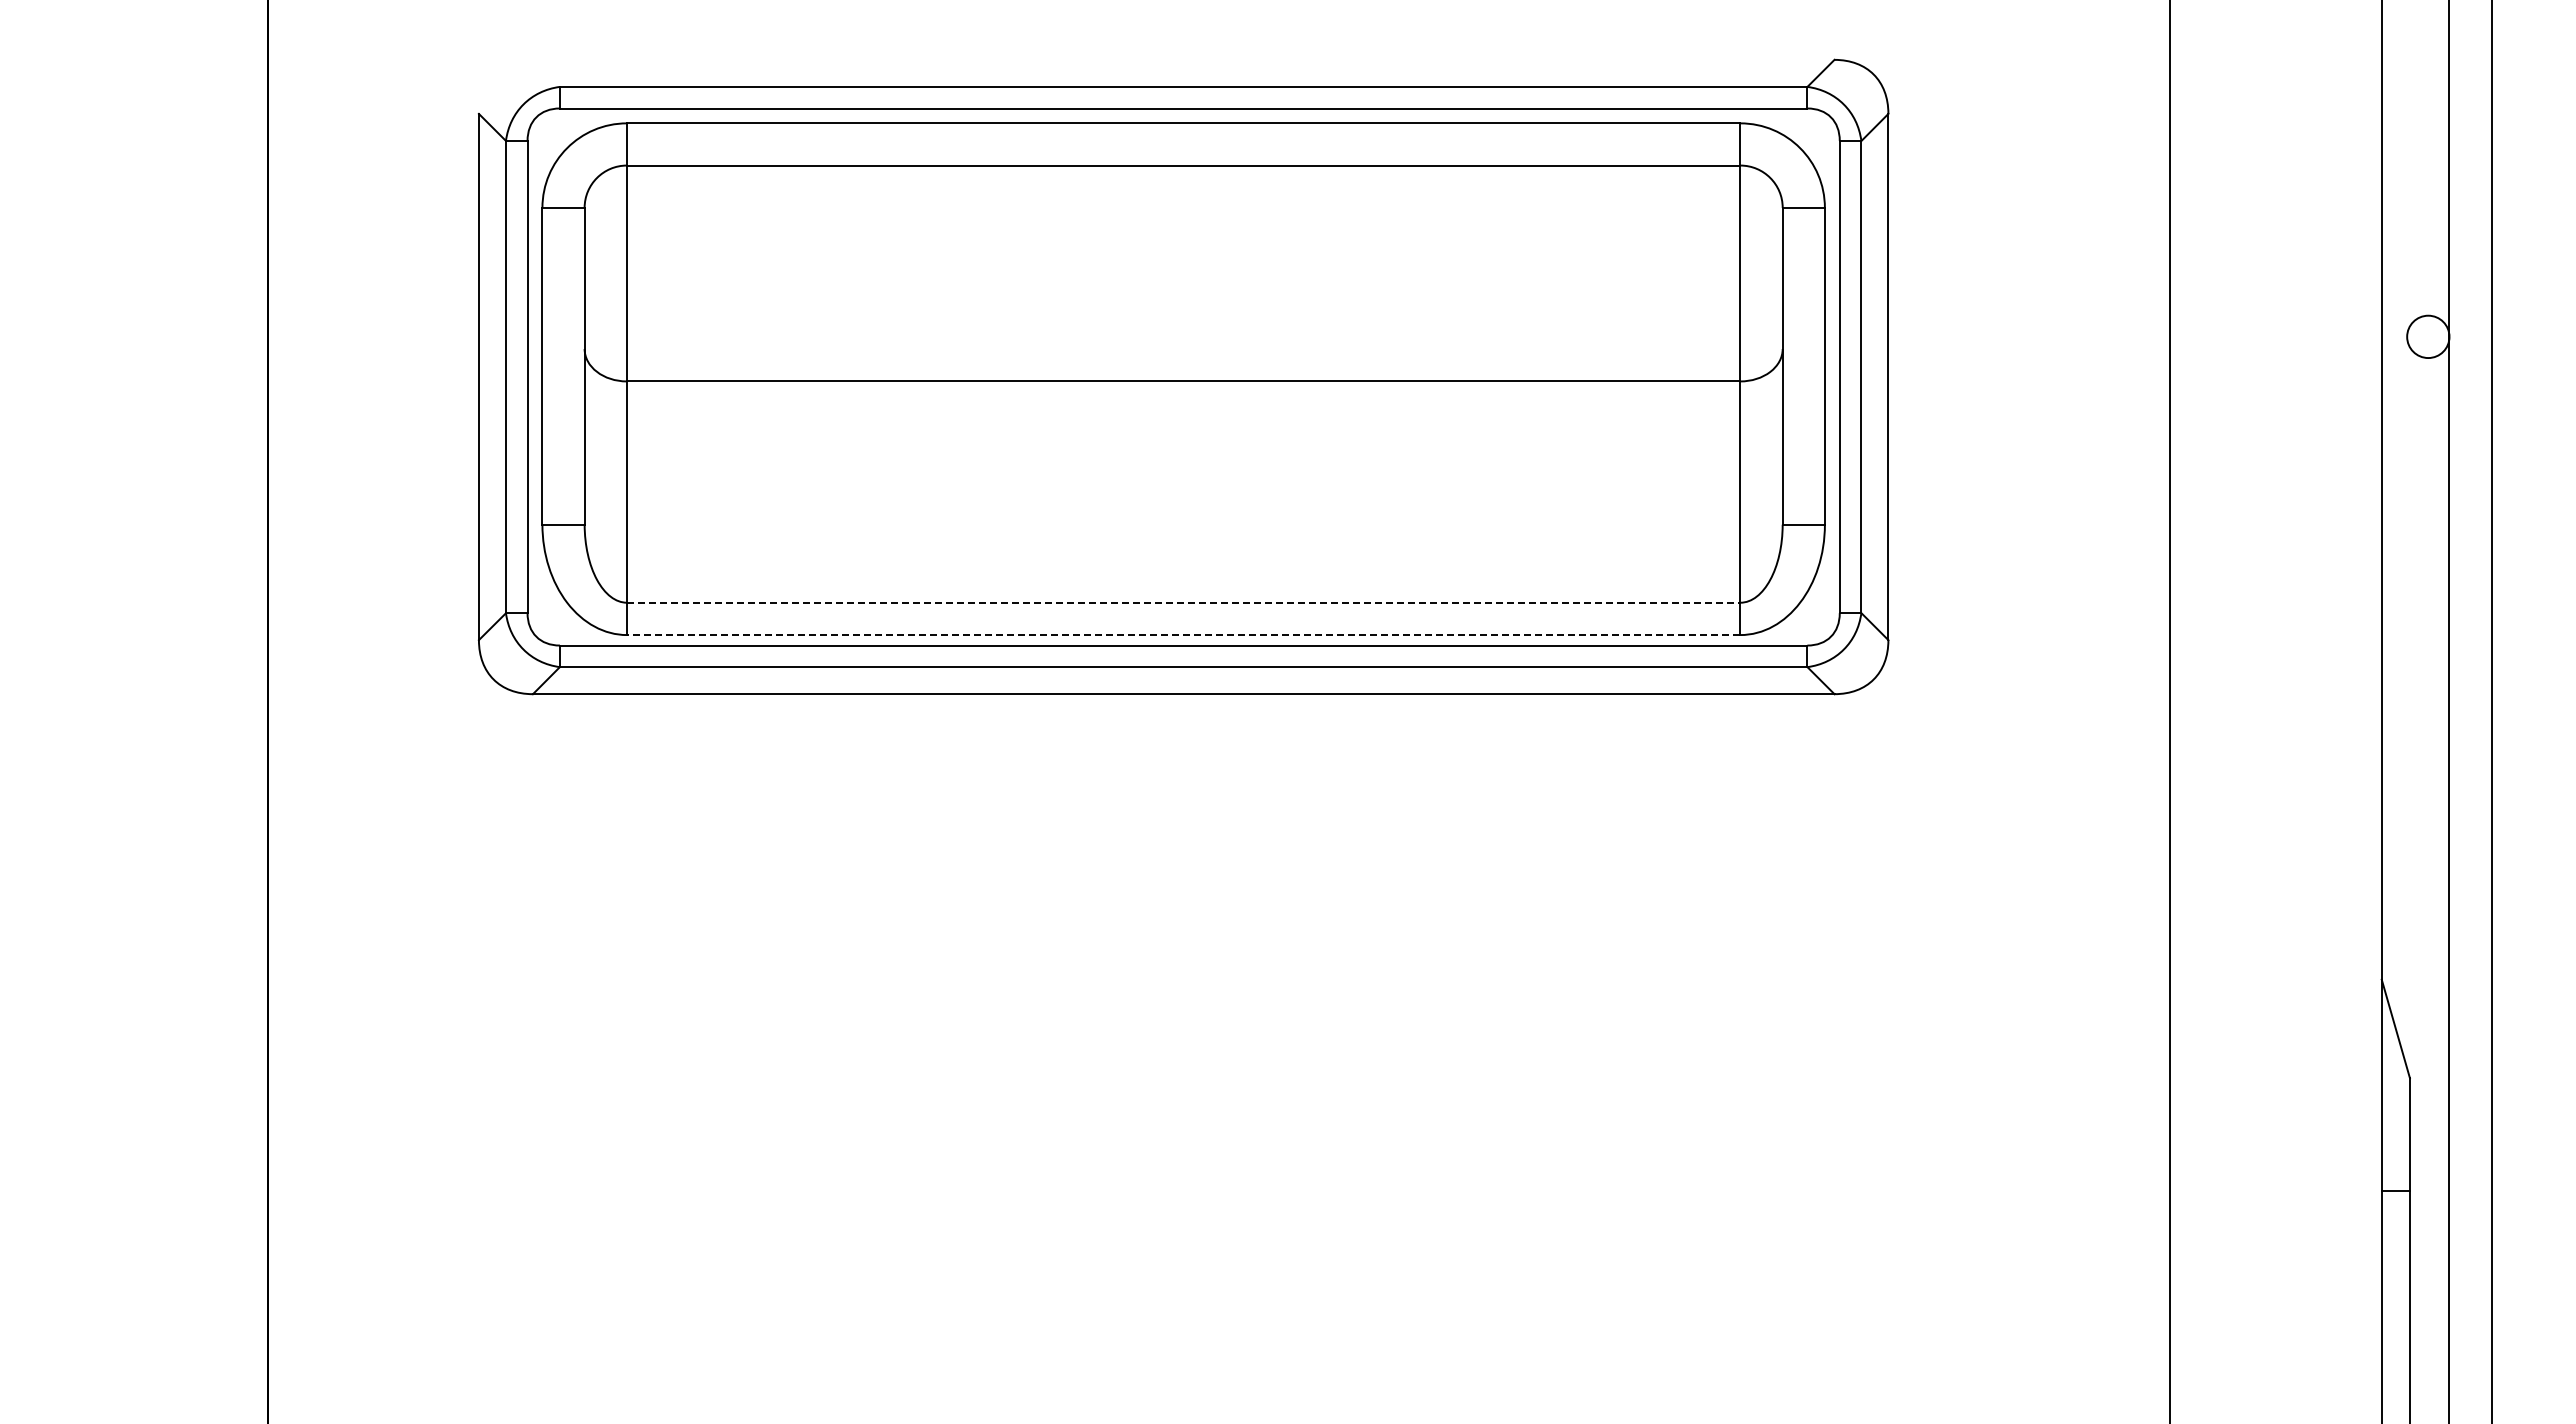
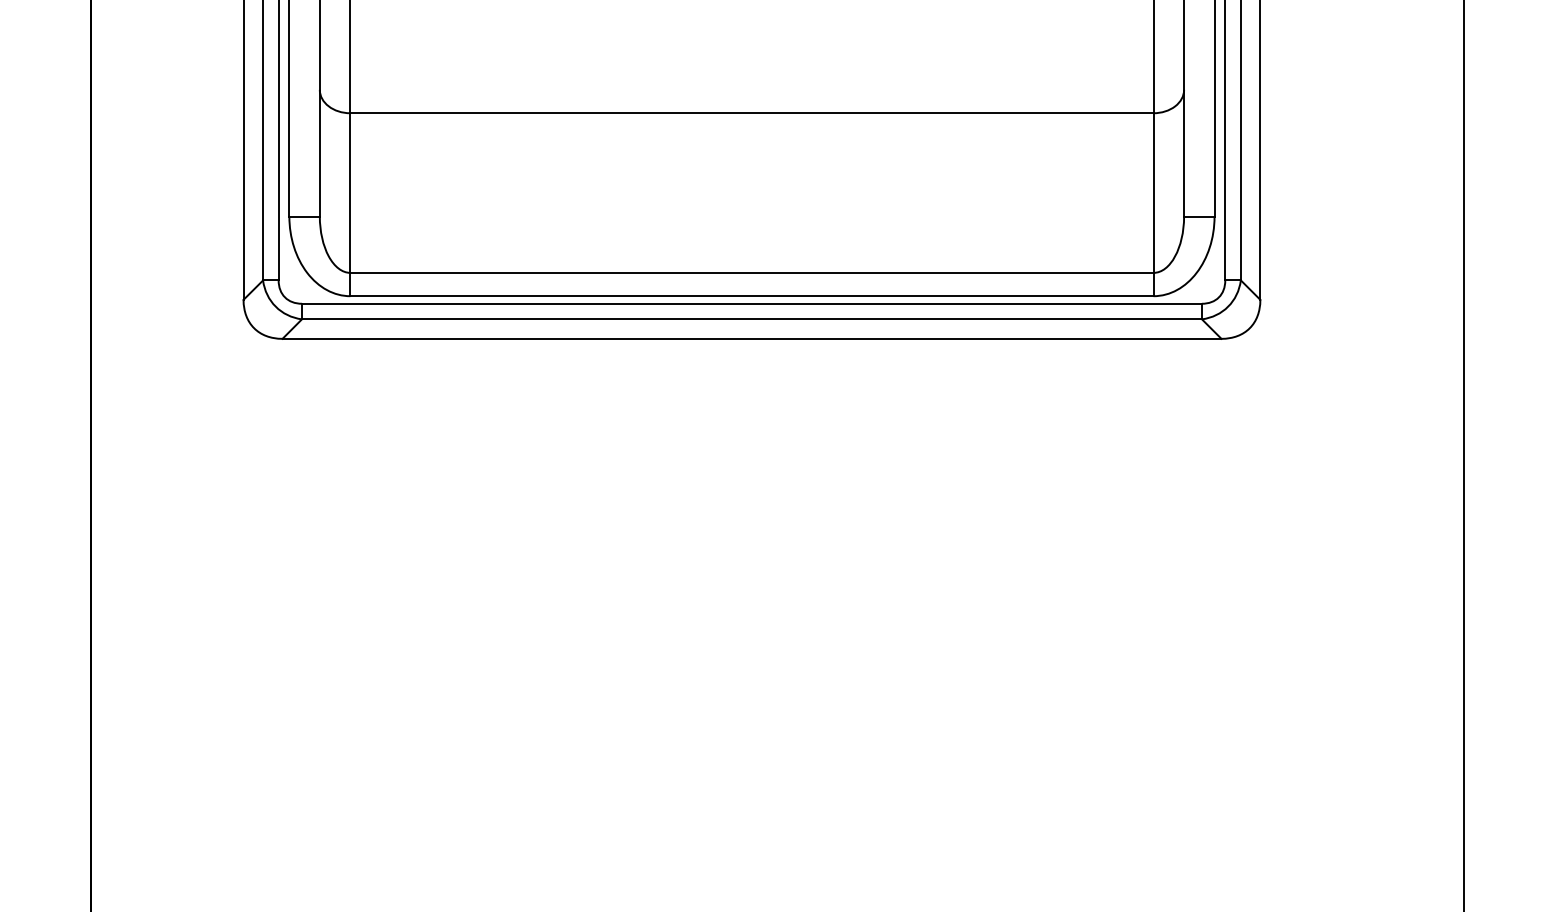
line: (1183, 602) -> (751, 272), dashed -> solid
line: (1183, 635) -> (751, 296), dashed -> solid

